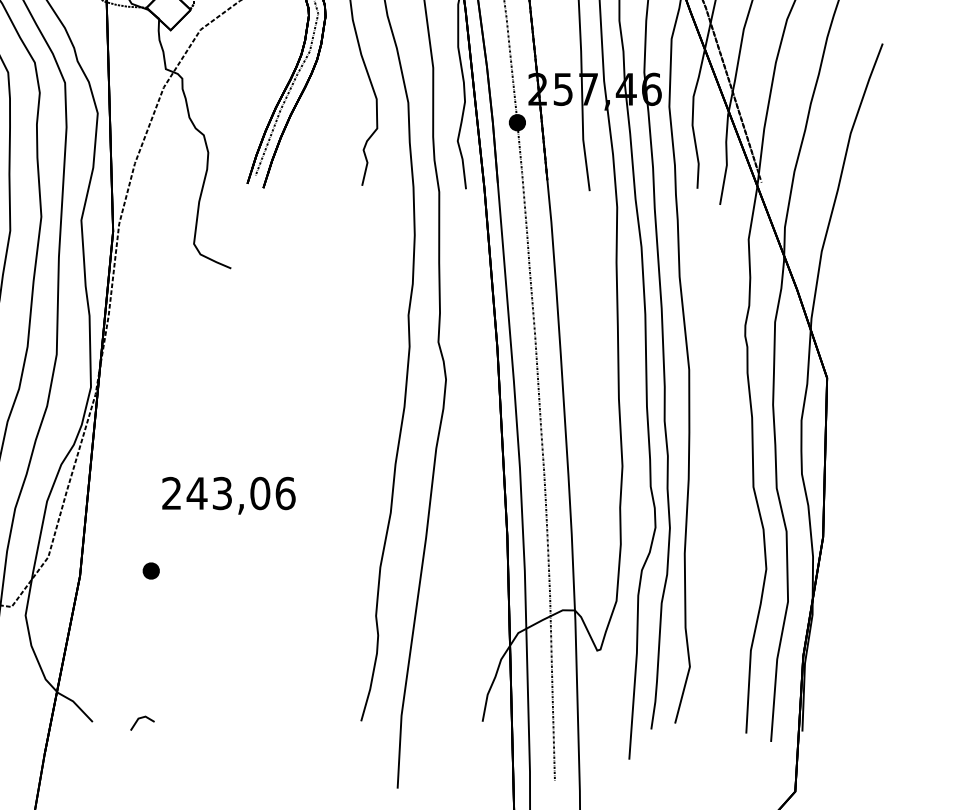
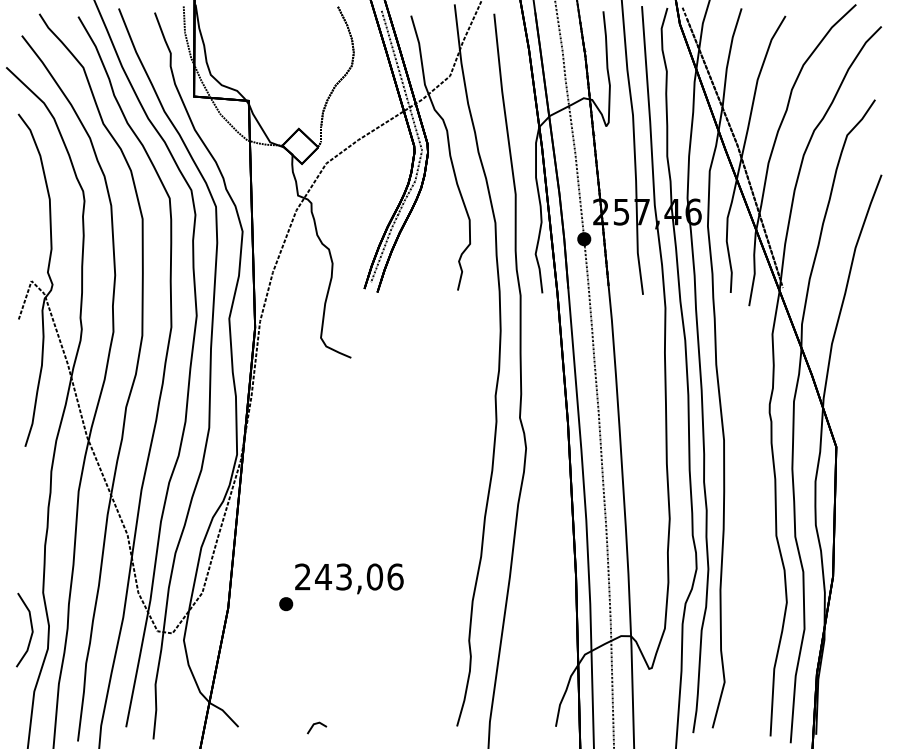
text: (229, 495) -> (349, 578), moved
line: (143, 718) -> (317, 724), moved

